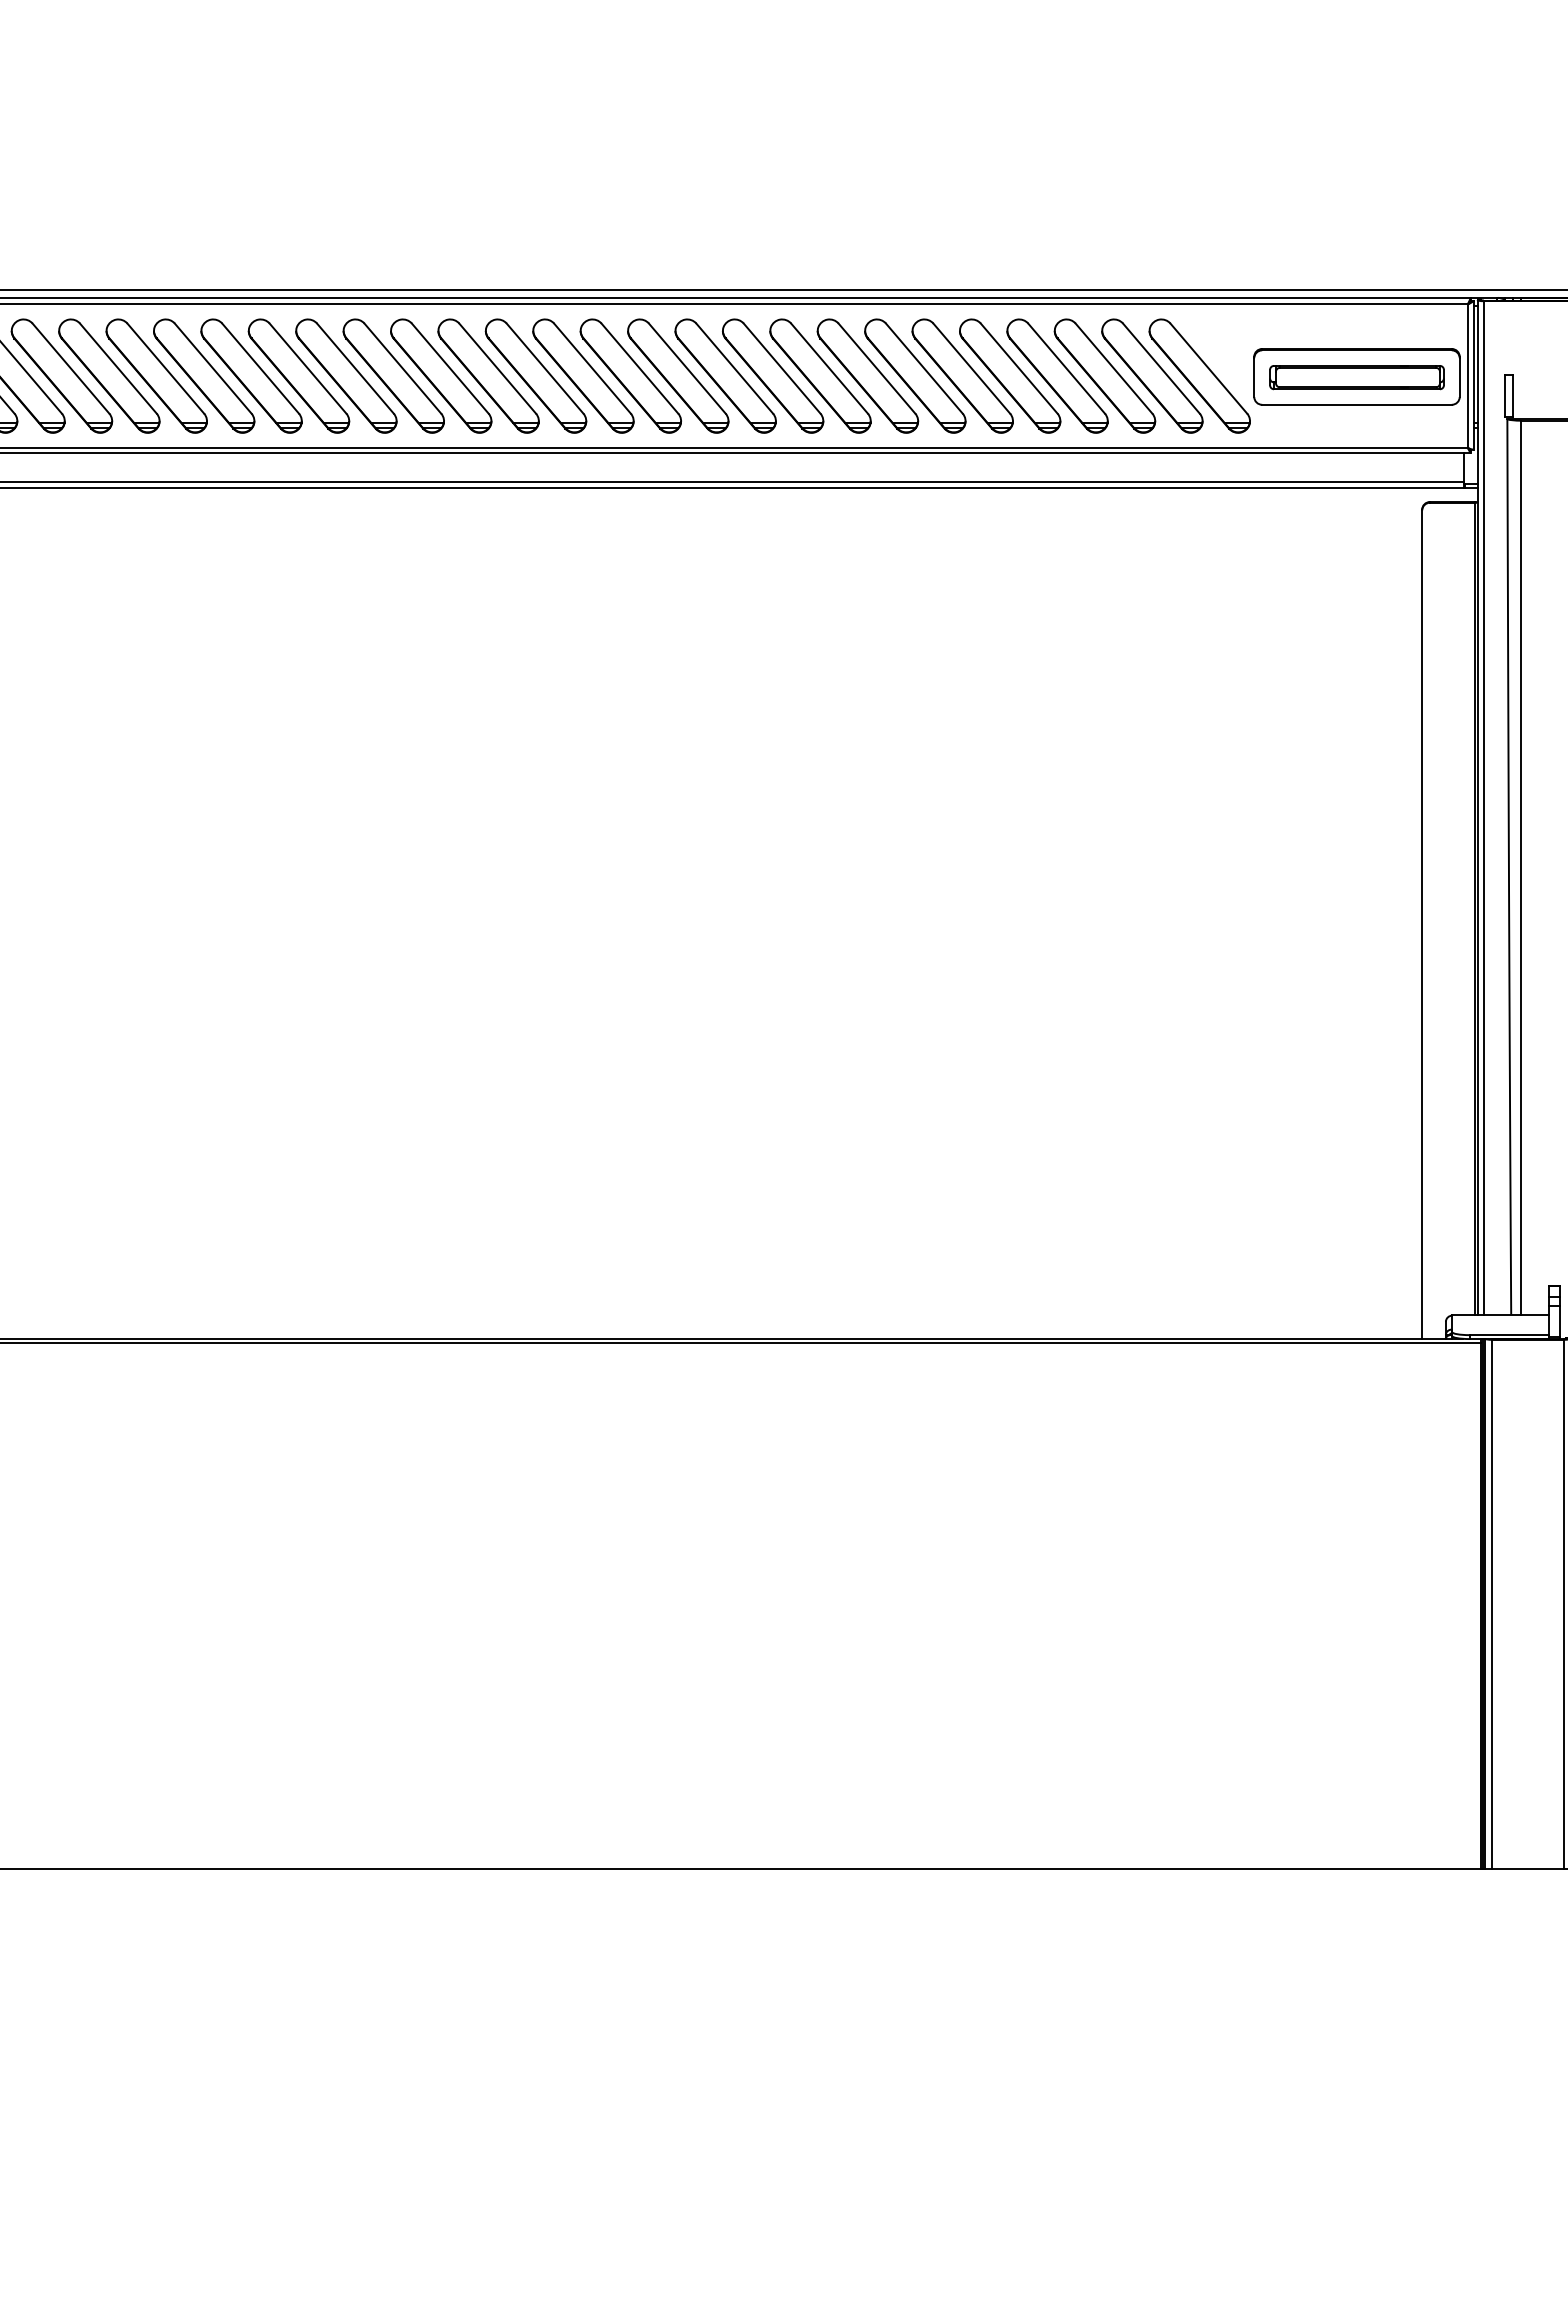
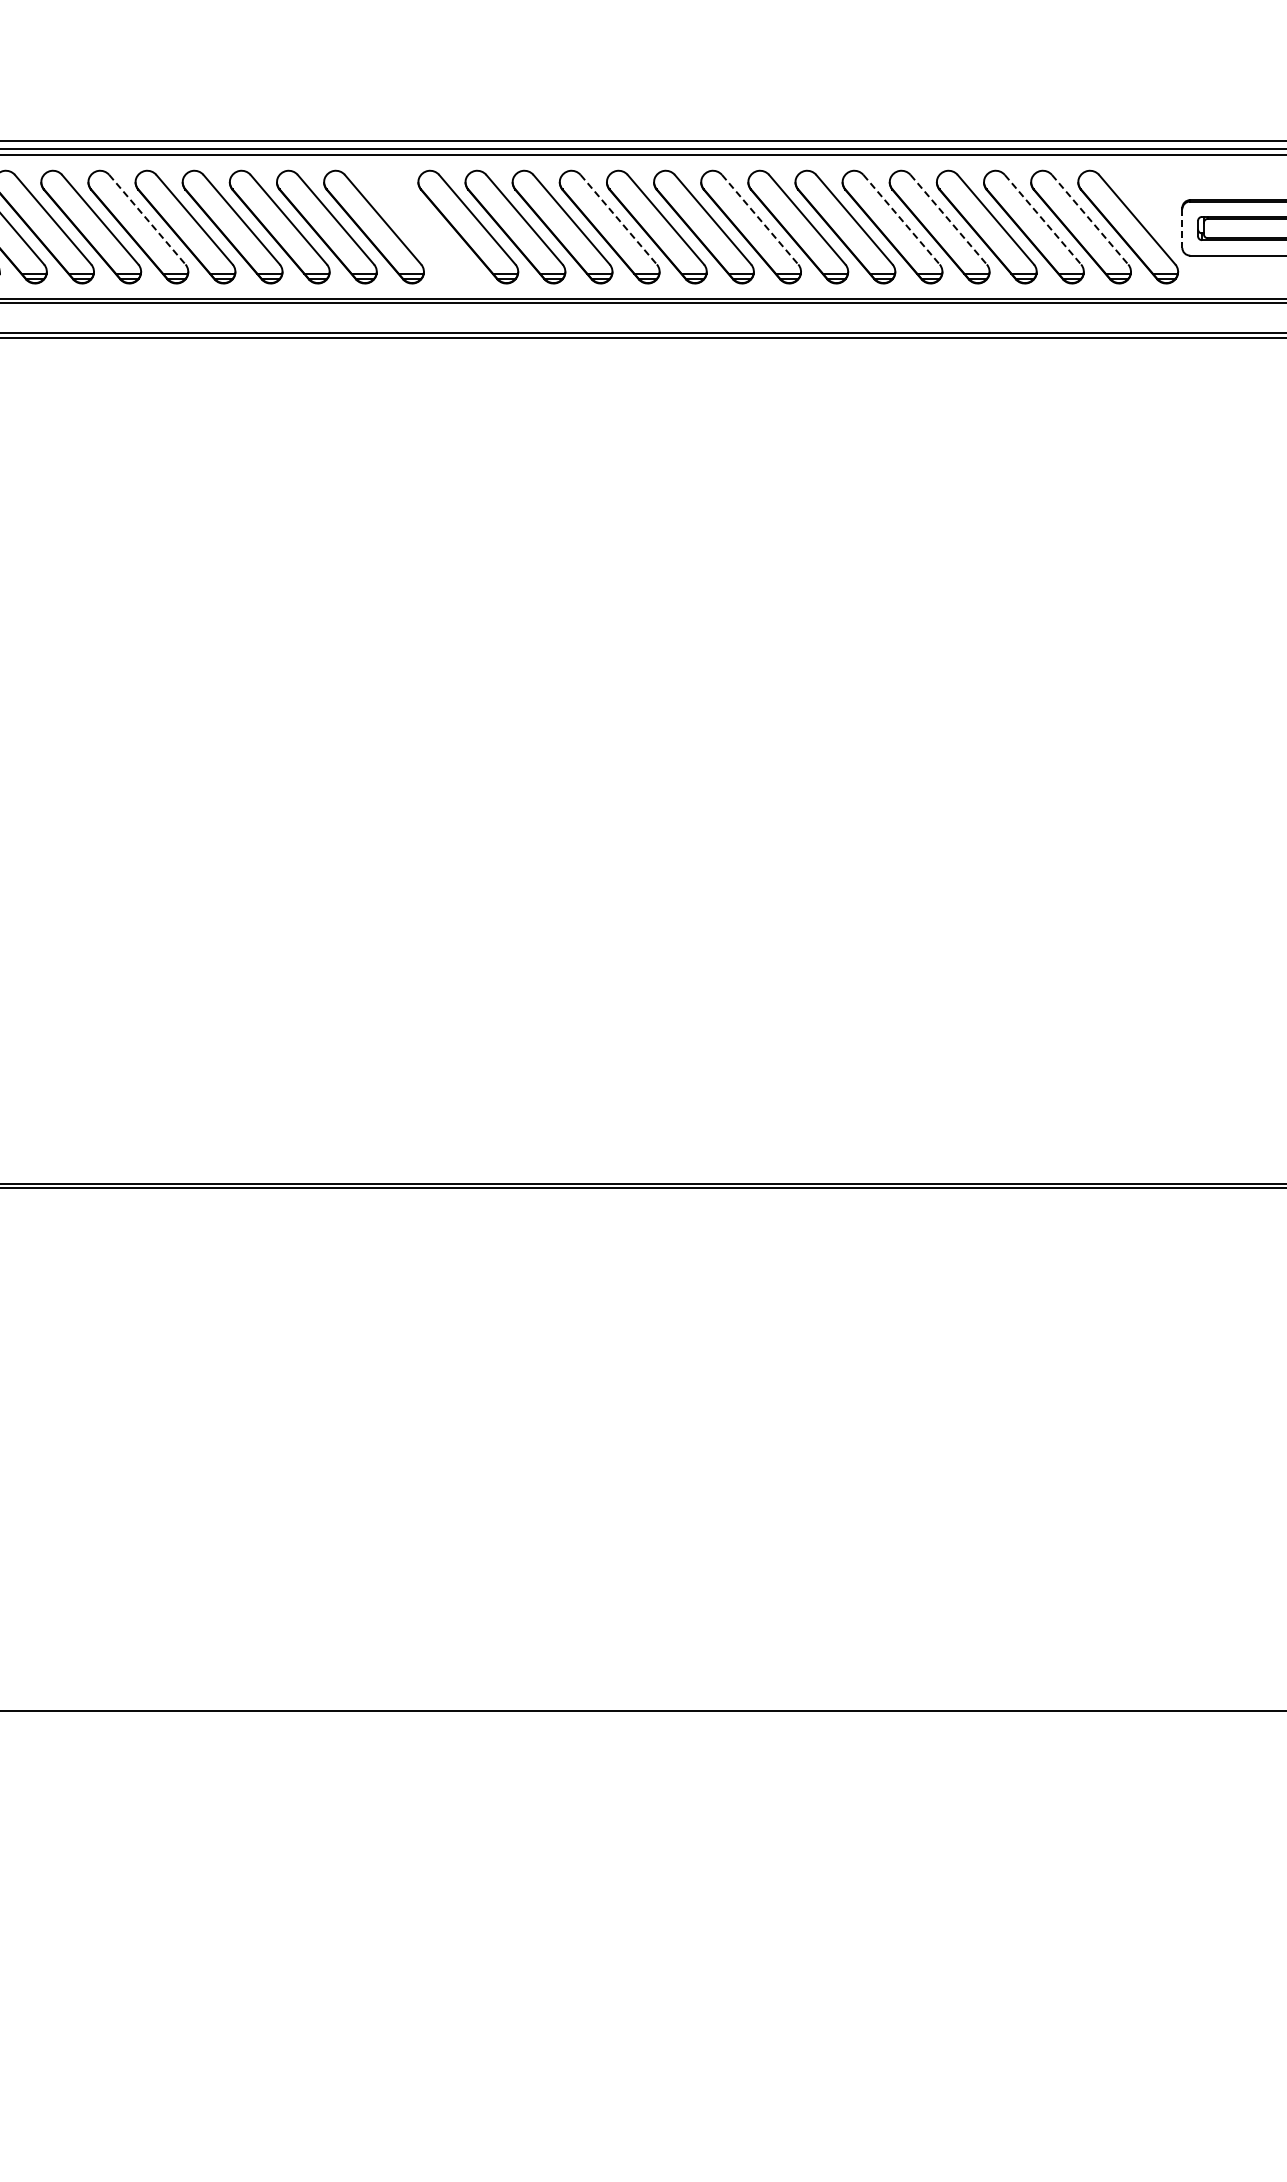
line: (213, 369) -> (147, 220), solid -> dashed
line: (687, 369) -> (618, 220), solid -> dashed
line: (829, 369) -> (760, 220), solid -> dashed
line: (972, 369) -> (902, 220), solid -> dashed
line: (1019, 369) -> (948, 220), solid -> dashed
line: (1114, 369) -> (1043, 220), solid -> dashed
line: (1161, 369) -> (1090, 220), solid -> dashed
part: (488, 375) -> (421, 226), removed
line: (1254, 378) -> (1182, 229), solid -> dashed

